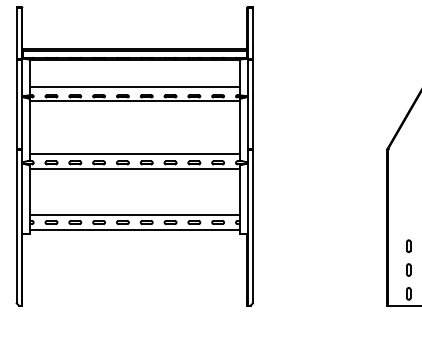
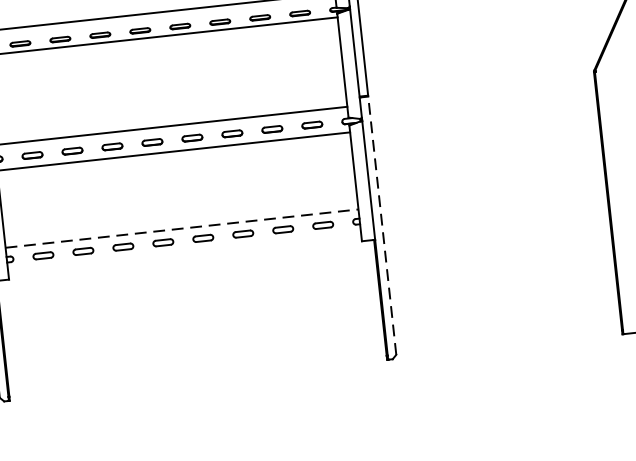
line: (135, 215) -> (183, 228), solid -> dashed
line: (252, 226) -> (381, 225), solid -> dashed
line: (134, 229) -> (184, 252), removed

